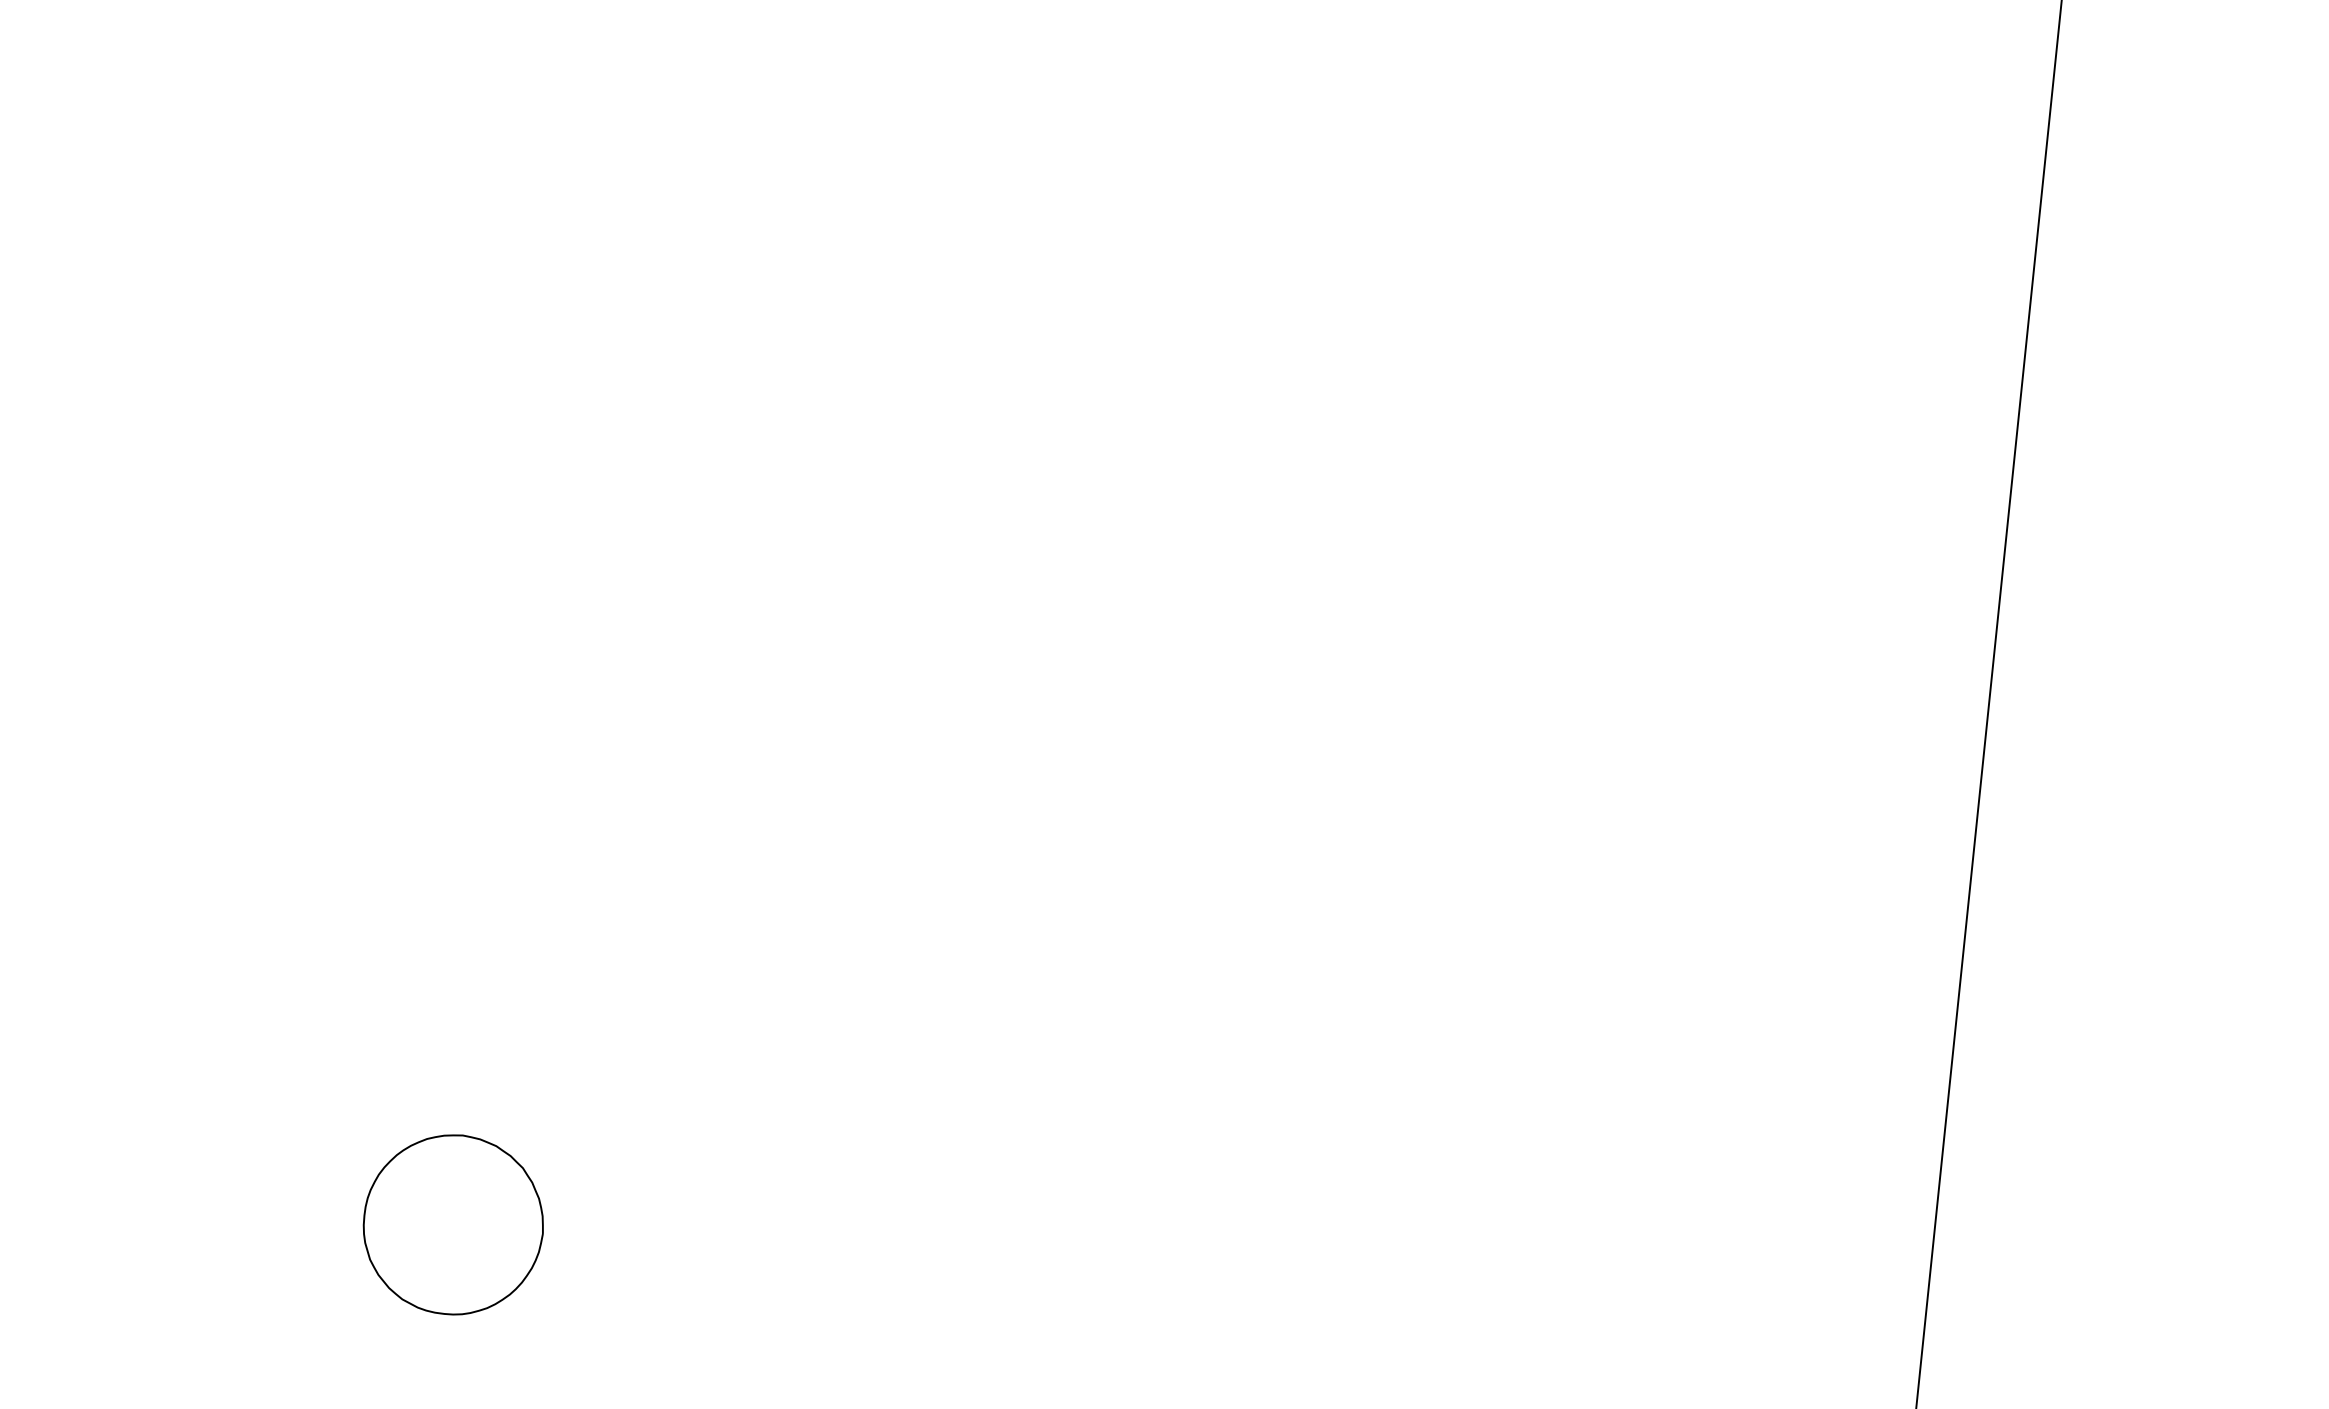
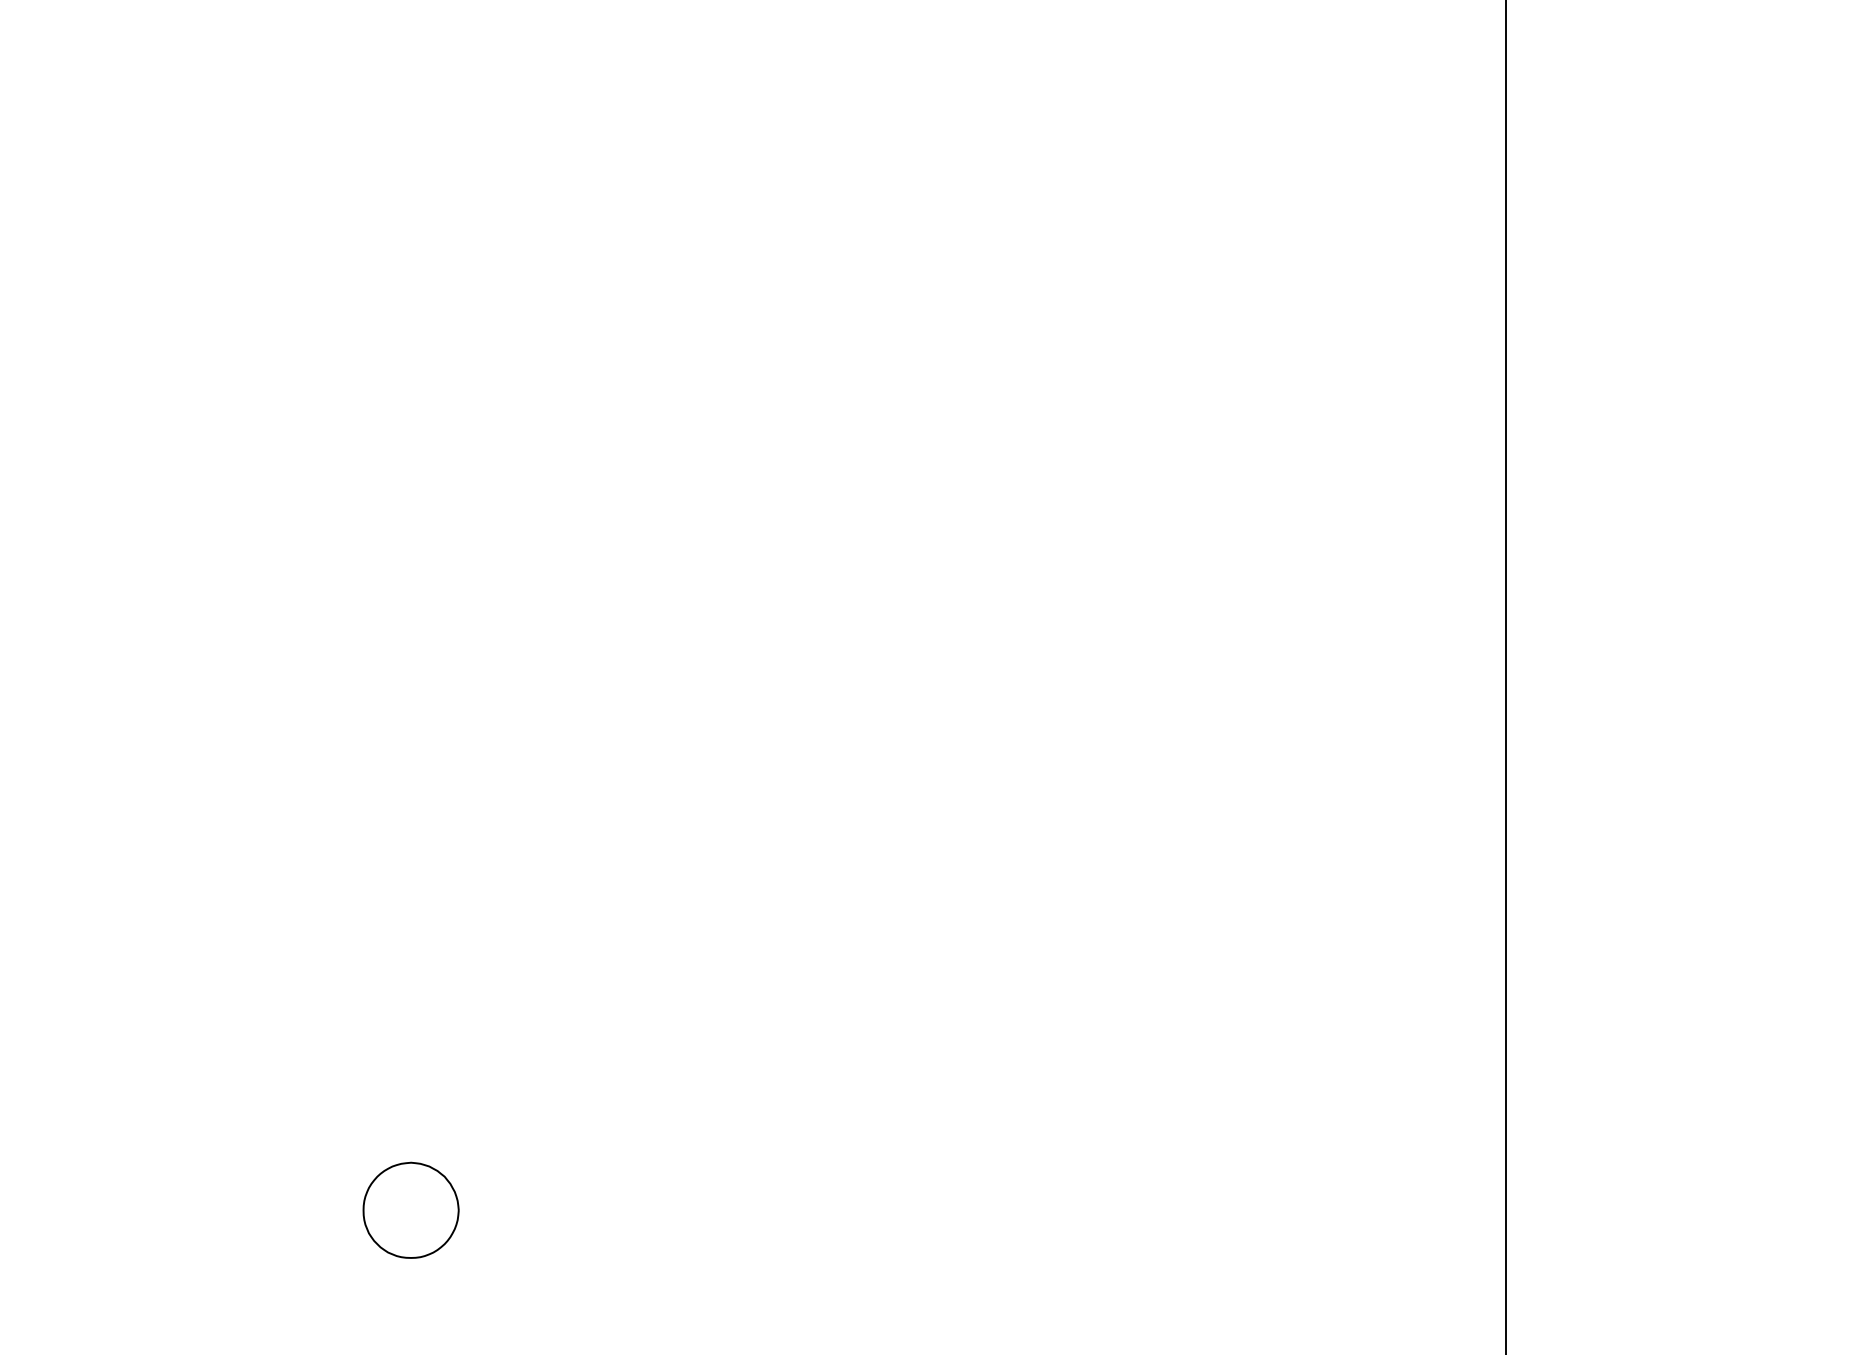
part: (452, 1223) -> (410, 1209), size x0.71

